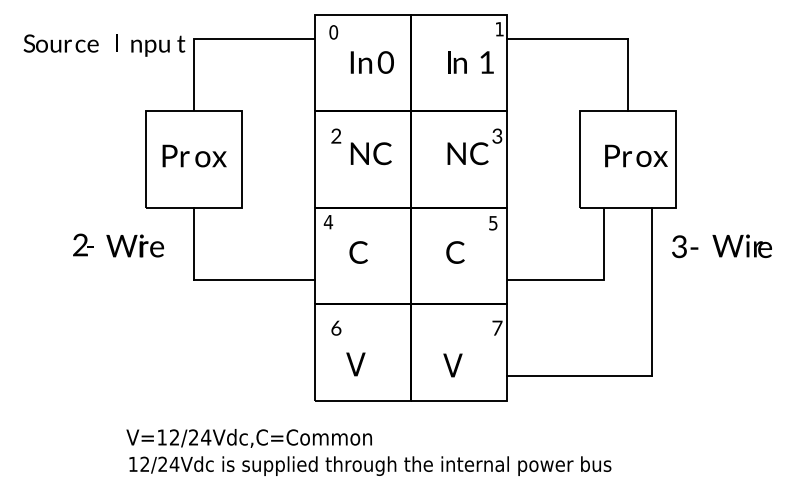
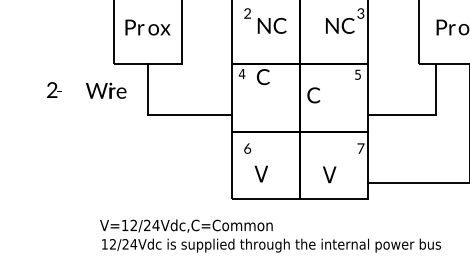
text: (83, 244) -> (54, 89), moved
text: (358, 252) -> (263, 77), moved
text: (455, 252) -> (313, 95), moved

